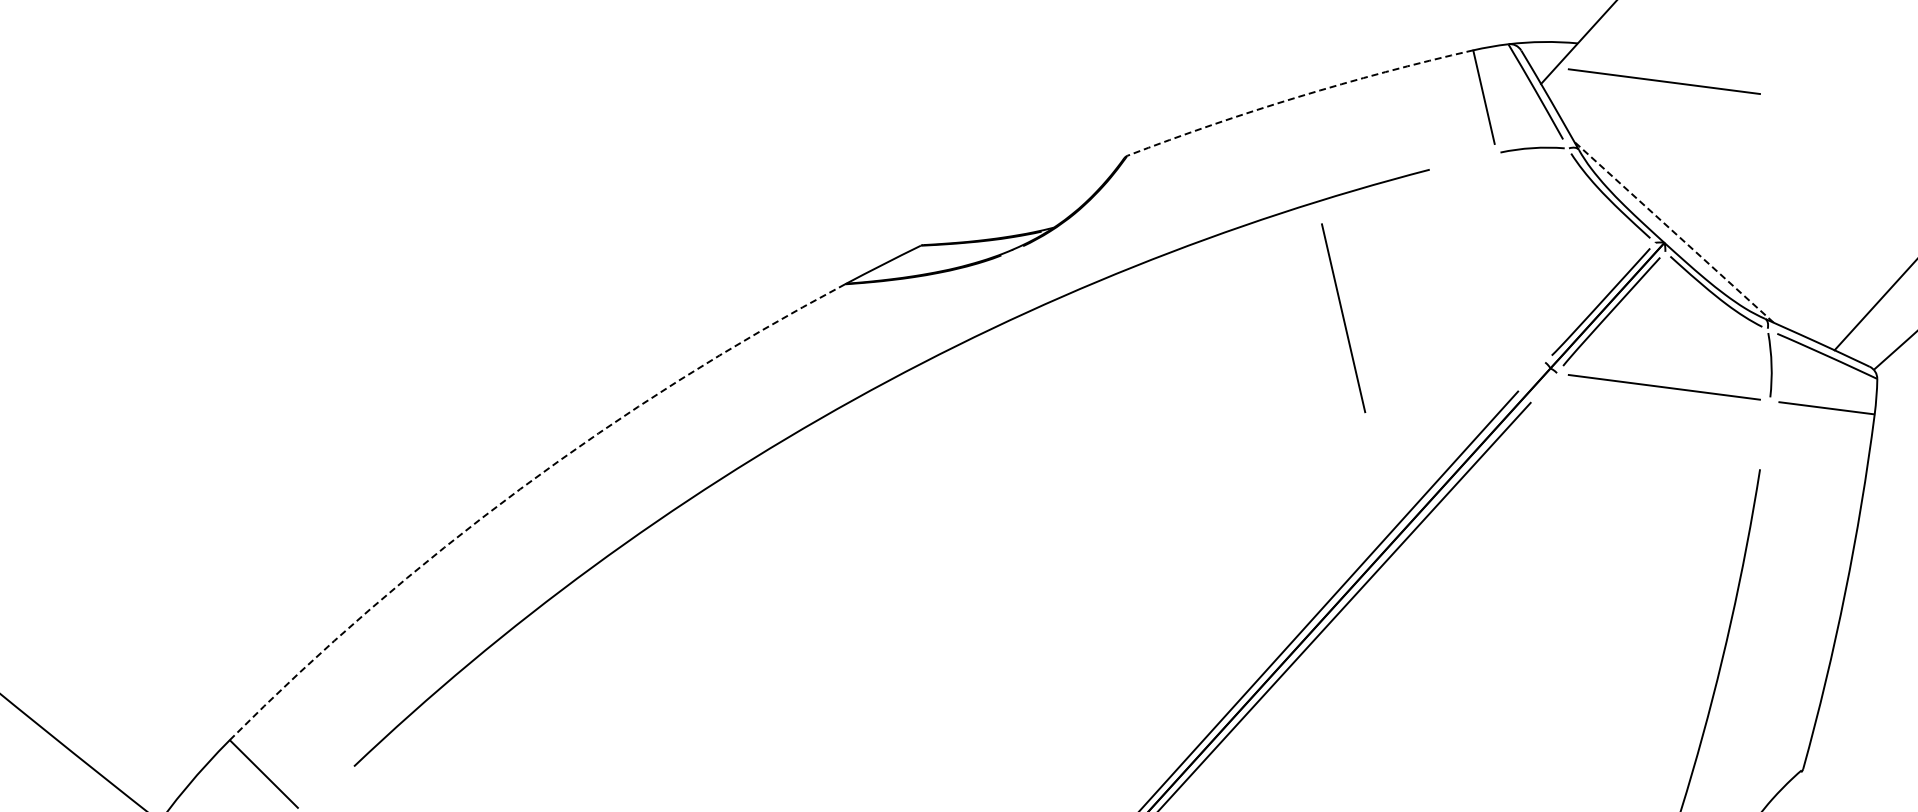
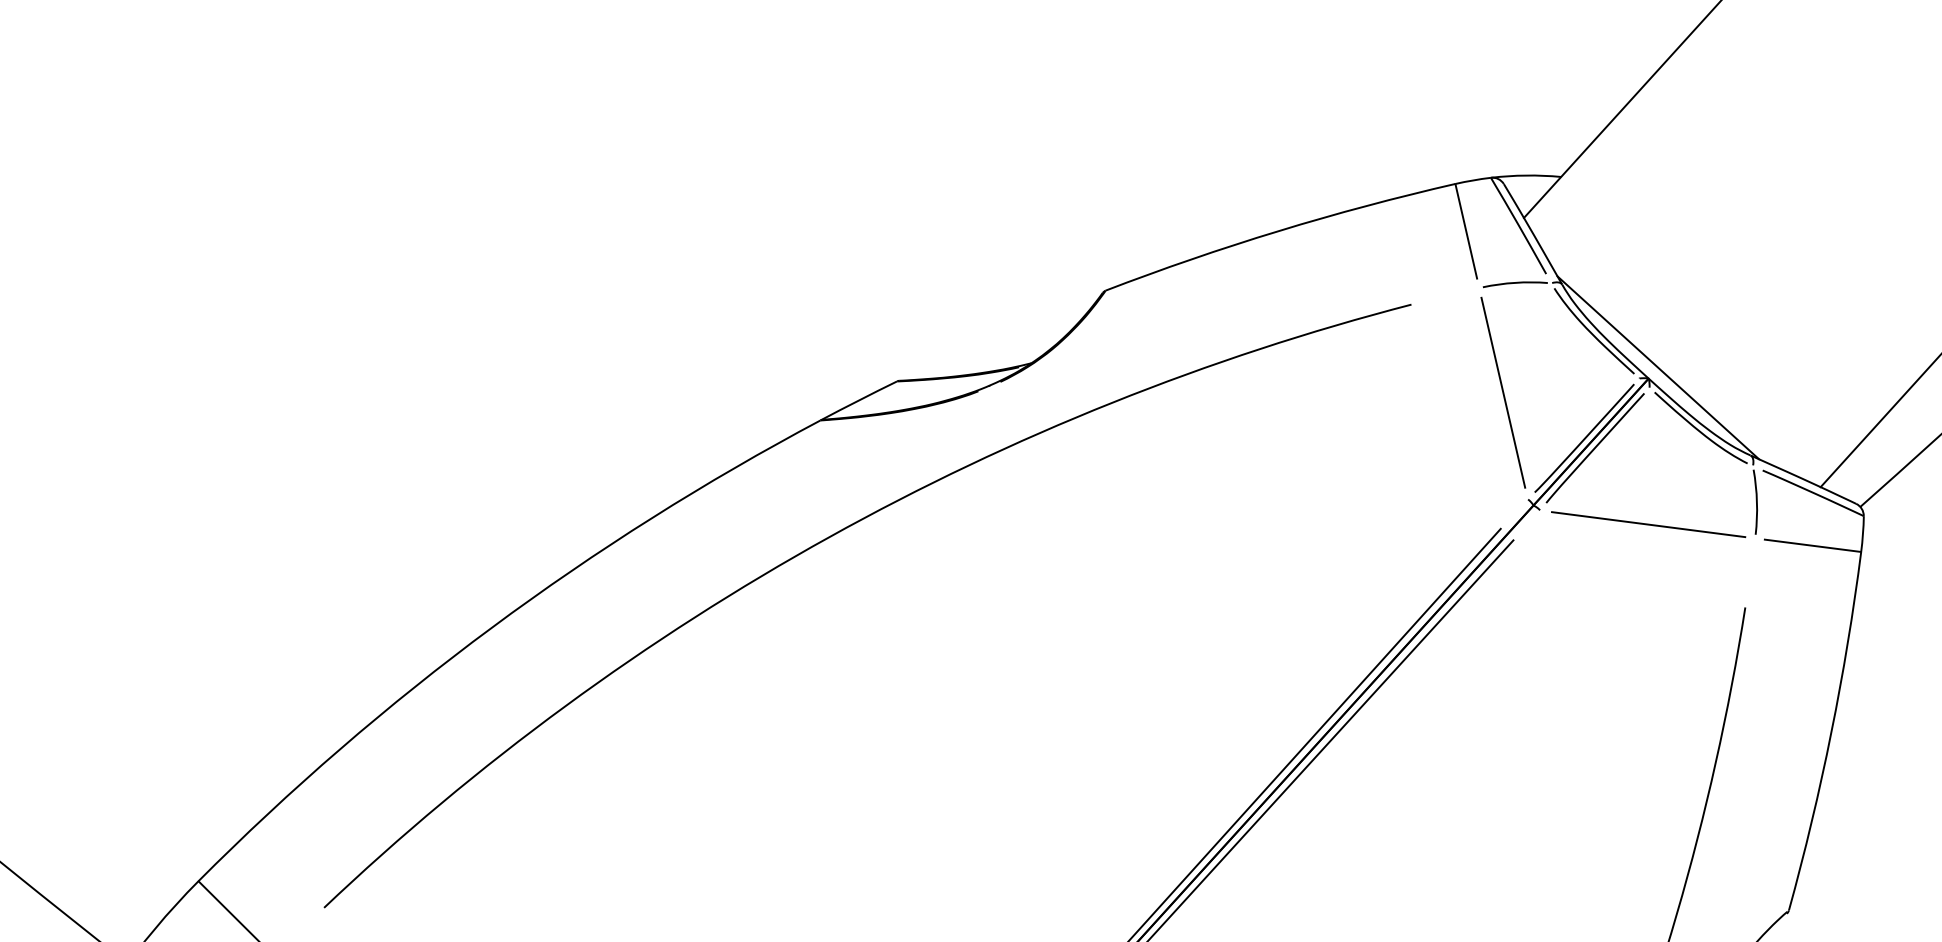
line: (1664, 81) -> (1648, 215), removed
arc: (1298, 97) -> (1278, 231), dashed -> solid
line: (1673, 231) -> (1657, 367), dashed -> solid
line: (1343, 317) -> (1503, 392), moved
arc: (520, 489) -> (492, 627), dashed -> solid

